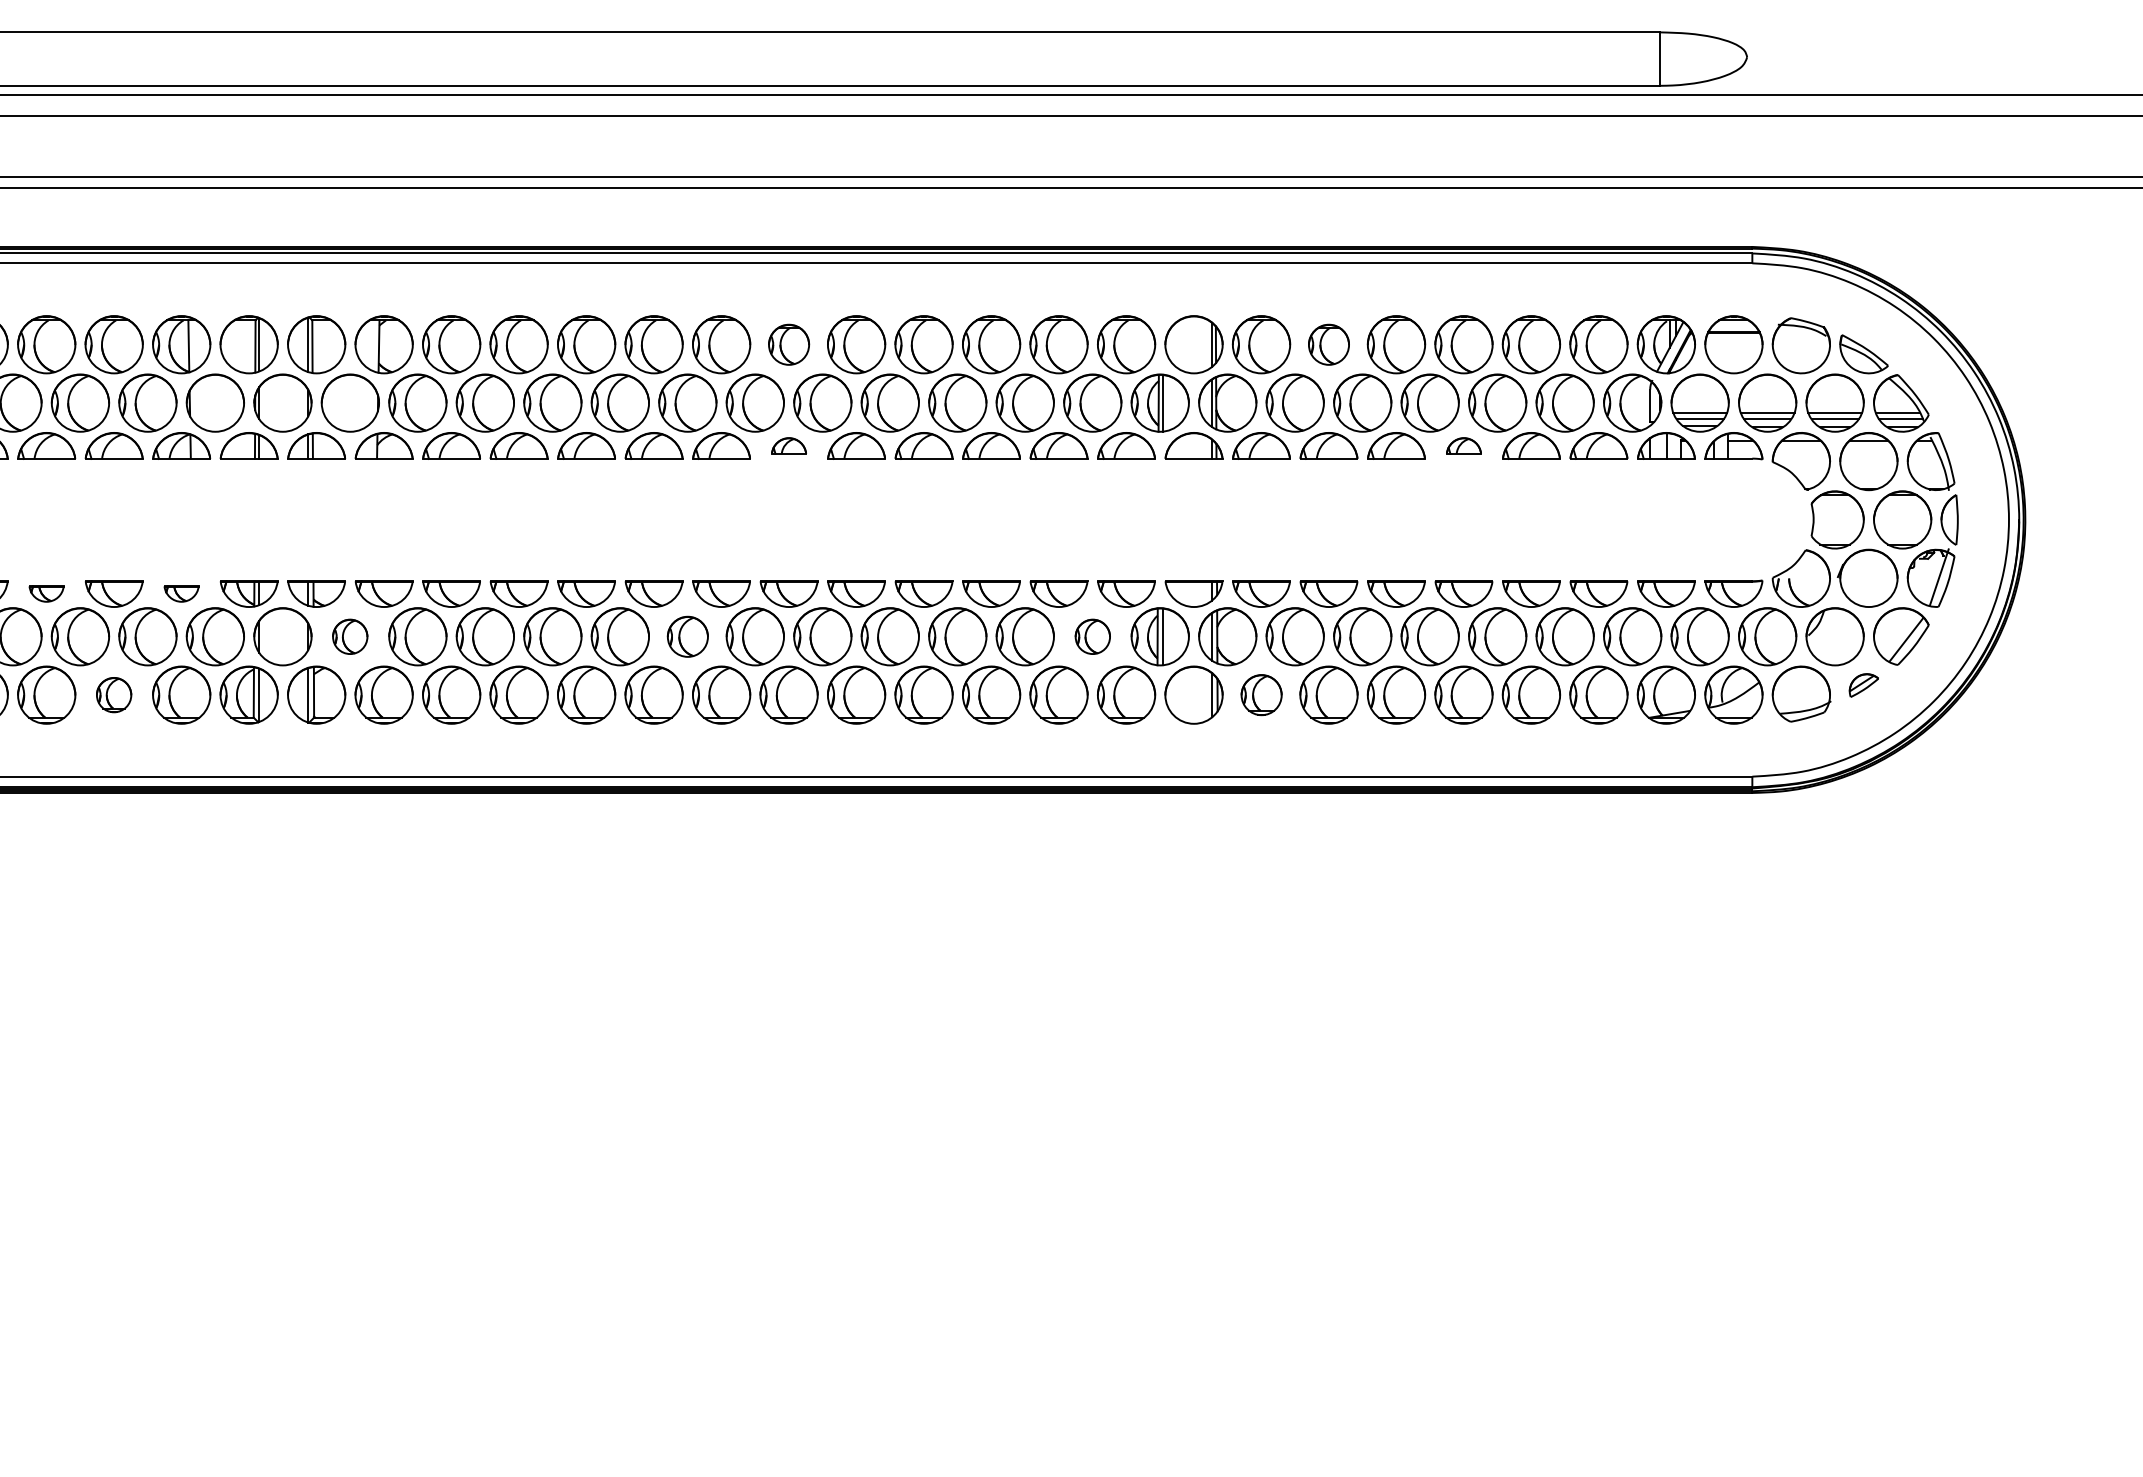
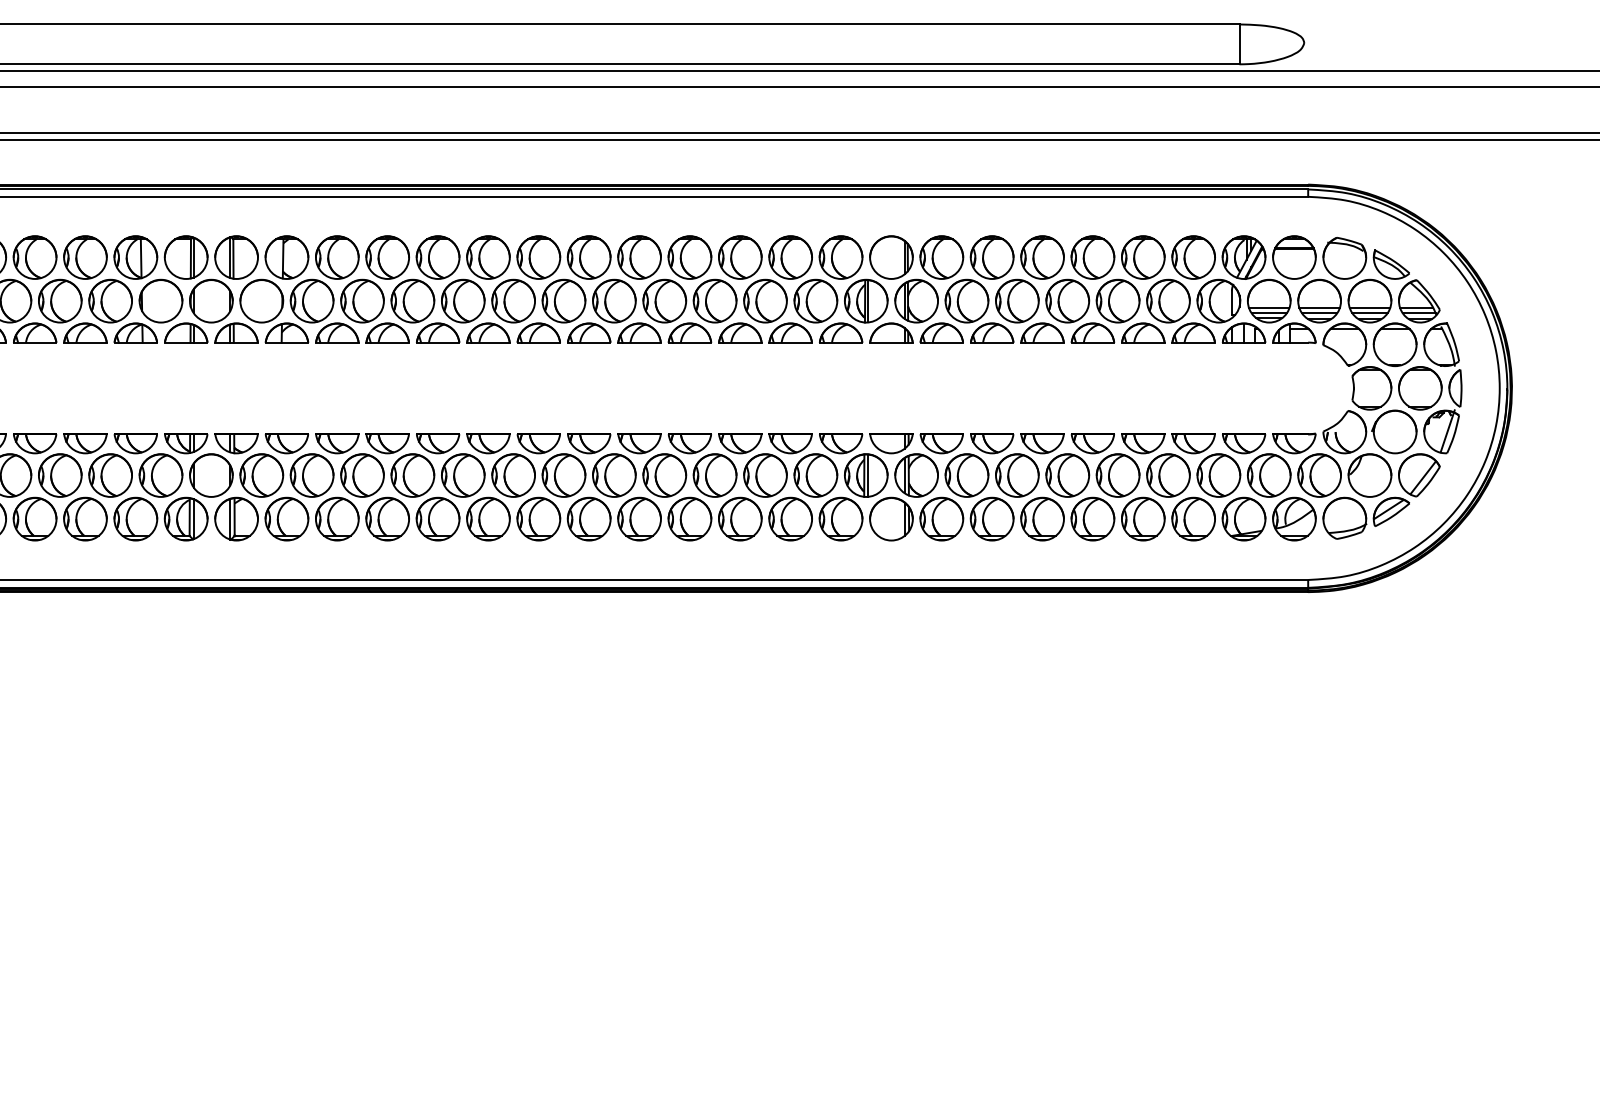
part: (788, 344) -> (588, 257), size x1.43
part: (1328, 344) -> (991, 257), size x1.43
part: (788, 445) -> (588, 332), size x1.67
part: (1463, 445) -> (1092, 332), size x1.67
part: (46, 593) -> (34, 443), size x1.67
part: (181, 593) -> (135, 443), size x1.67
part: (349, 636) -> (261, 475), size x1.67
part: (687, 636) -> (513, 475), size x1.43
part: (1092, 636) -> (815, 475), size x1.67
part: (1863, 685) -> (1391, 511), size x1.67
part: (113, 694) -> (84, 518), size x1.67
part: (1261, 694) -> (941, 518), size x1.43

